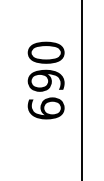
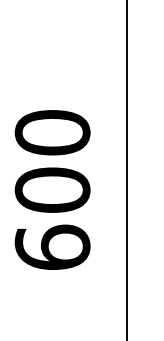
text: (46, 80) -> (53, 189), 690 -> 600

